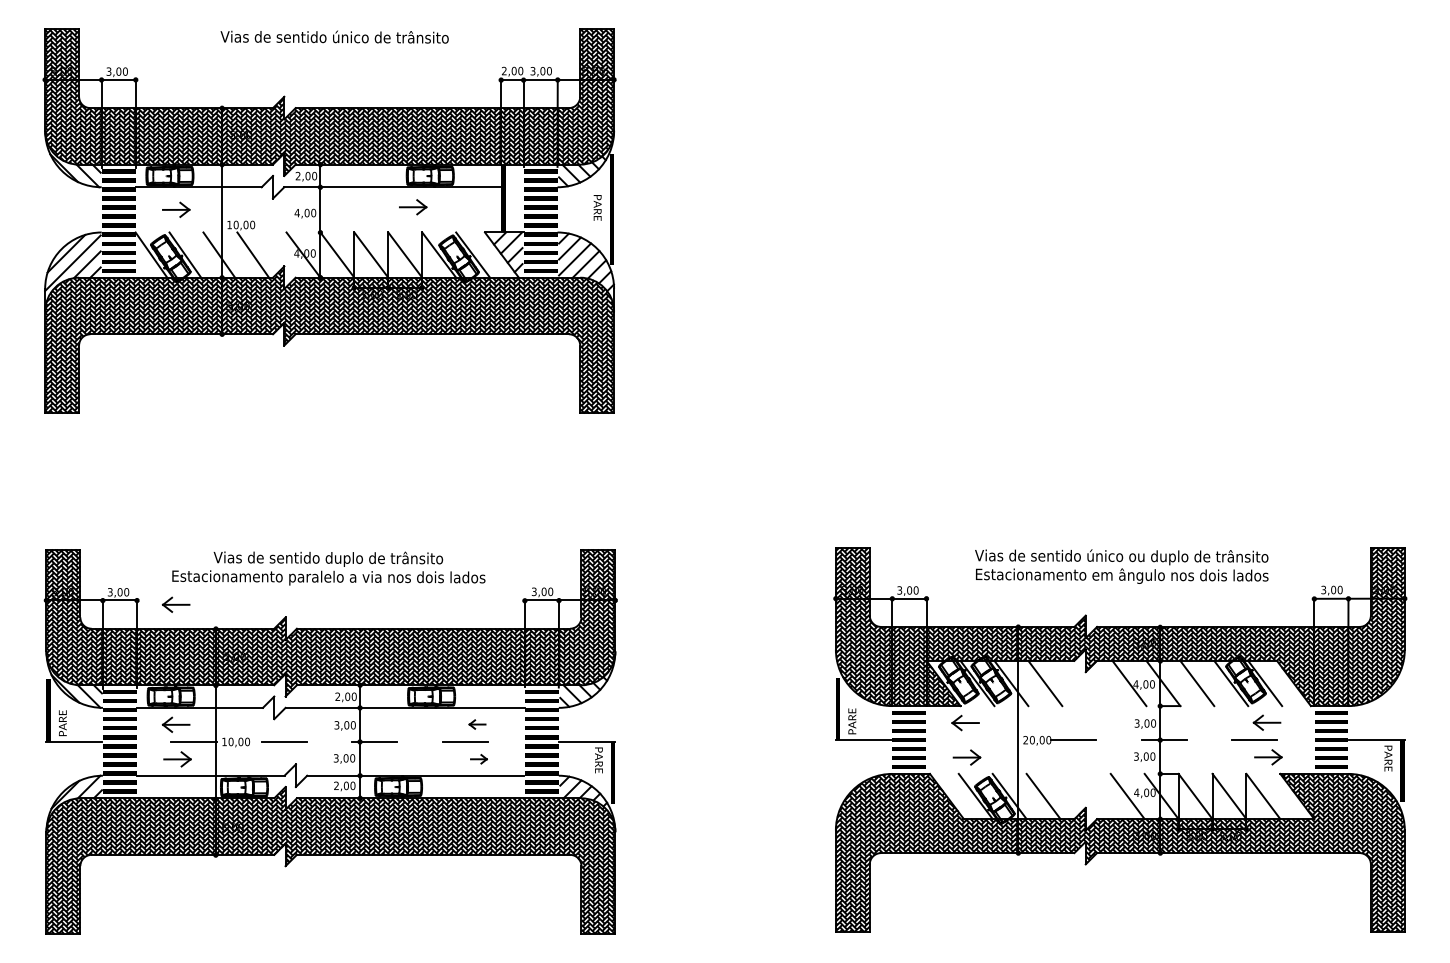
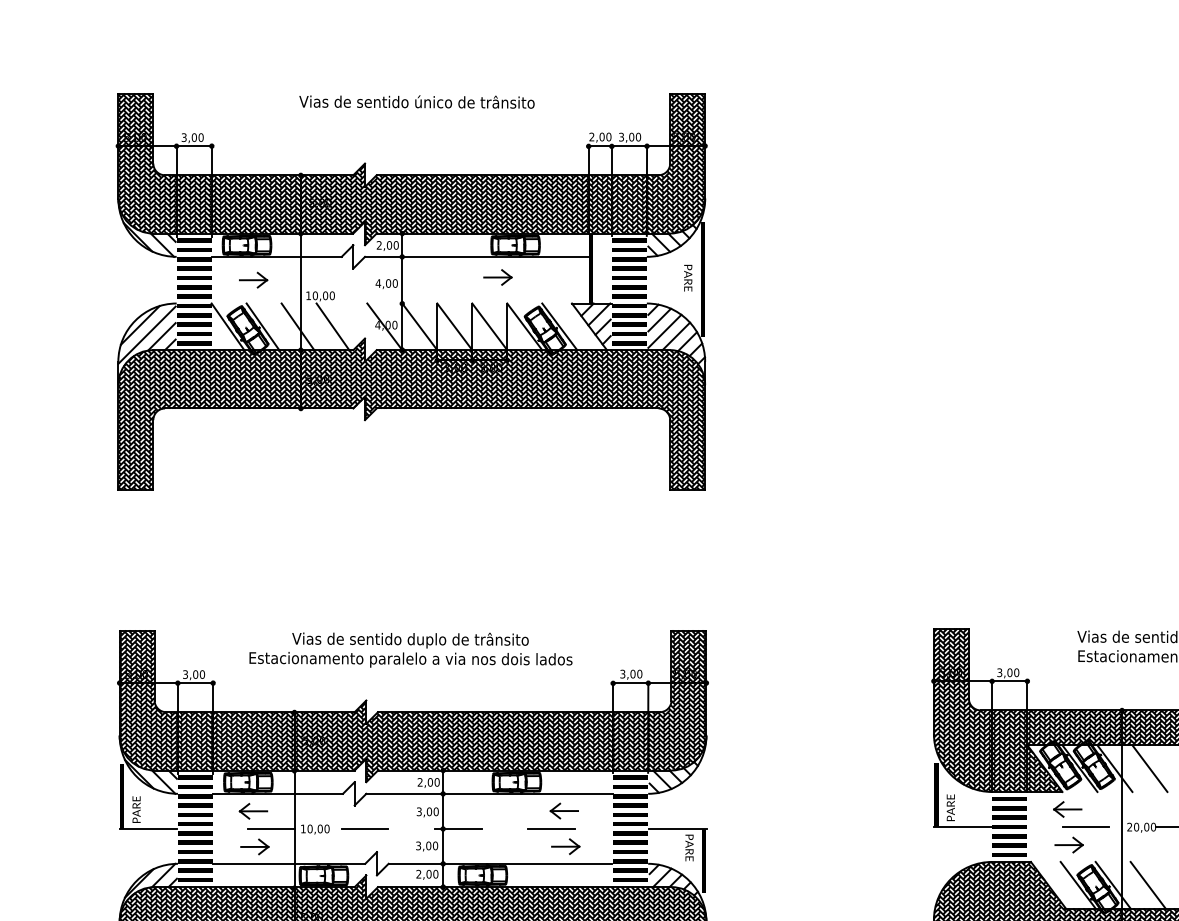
part: (175, 604) -> (252, 687), removed
part: (477, 724) -> (564, 810), size x1.67
line: (983, 740) -> (1086, 827), added
part: (478, 759) -> (565, 847), size x1.67

